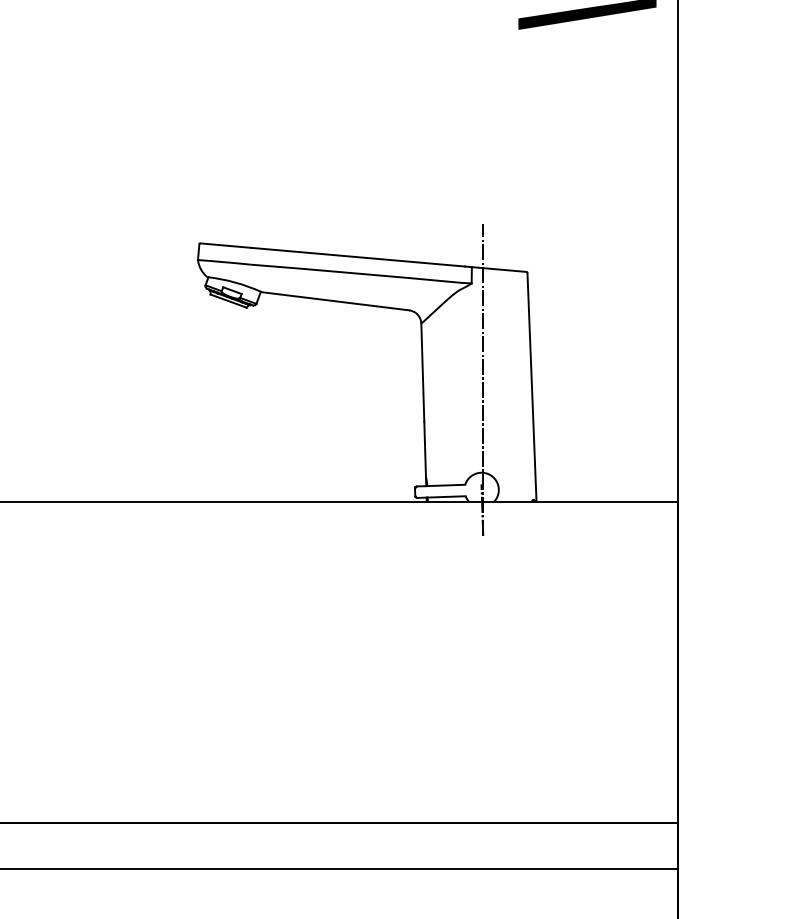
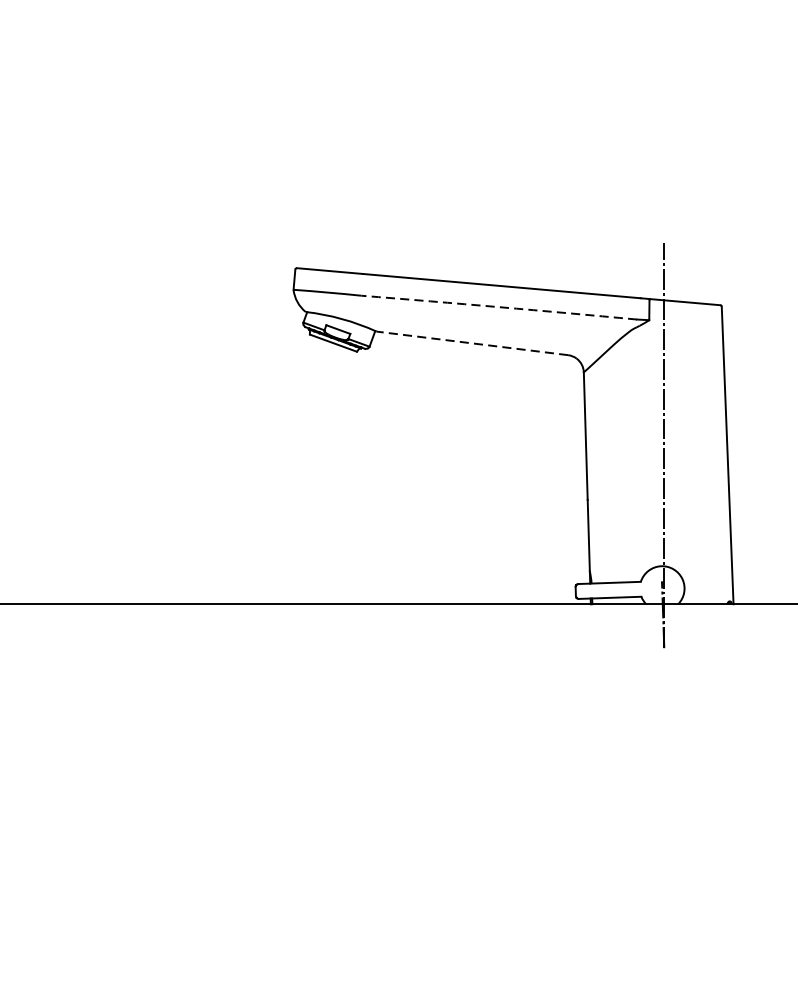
arc: (356, 273) -> (499, 307), solid -> dashed
line: (335, 301) -> (472, 343), solid -> dashed

